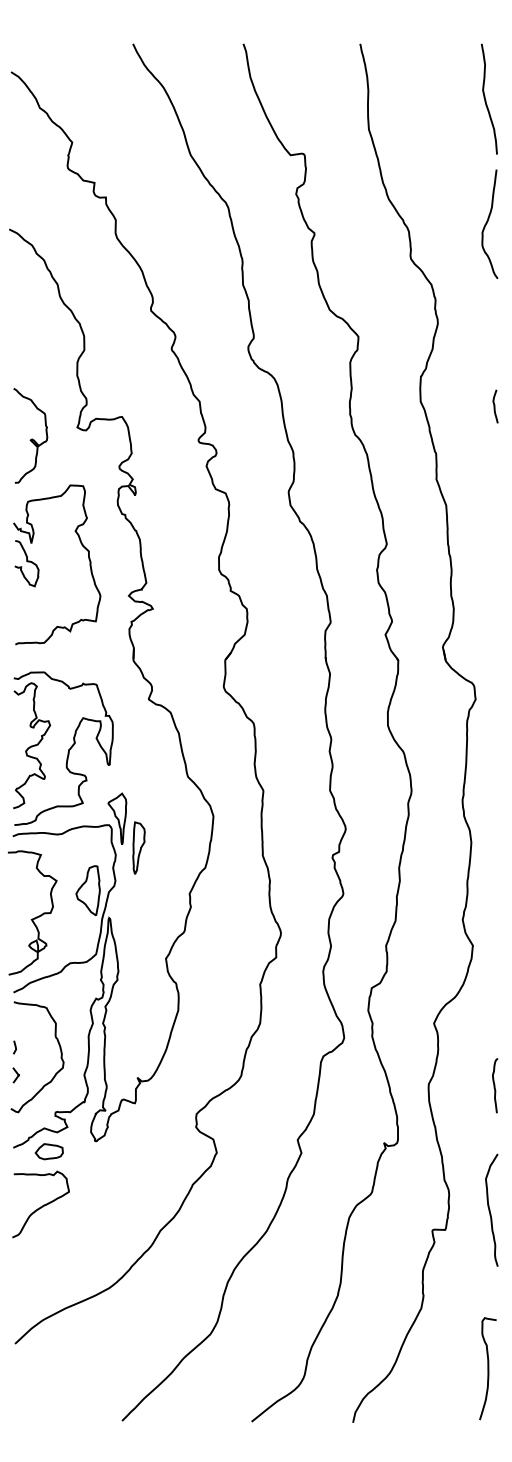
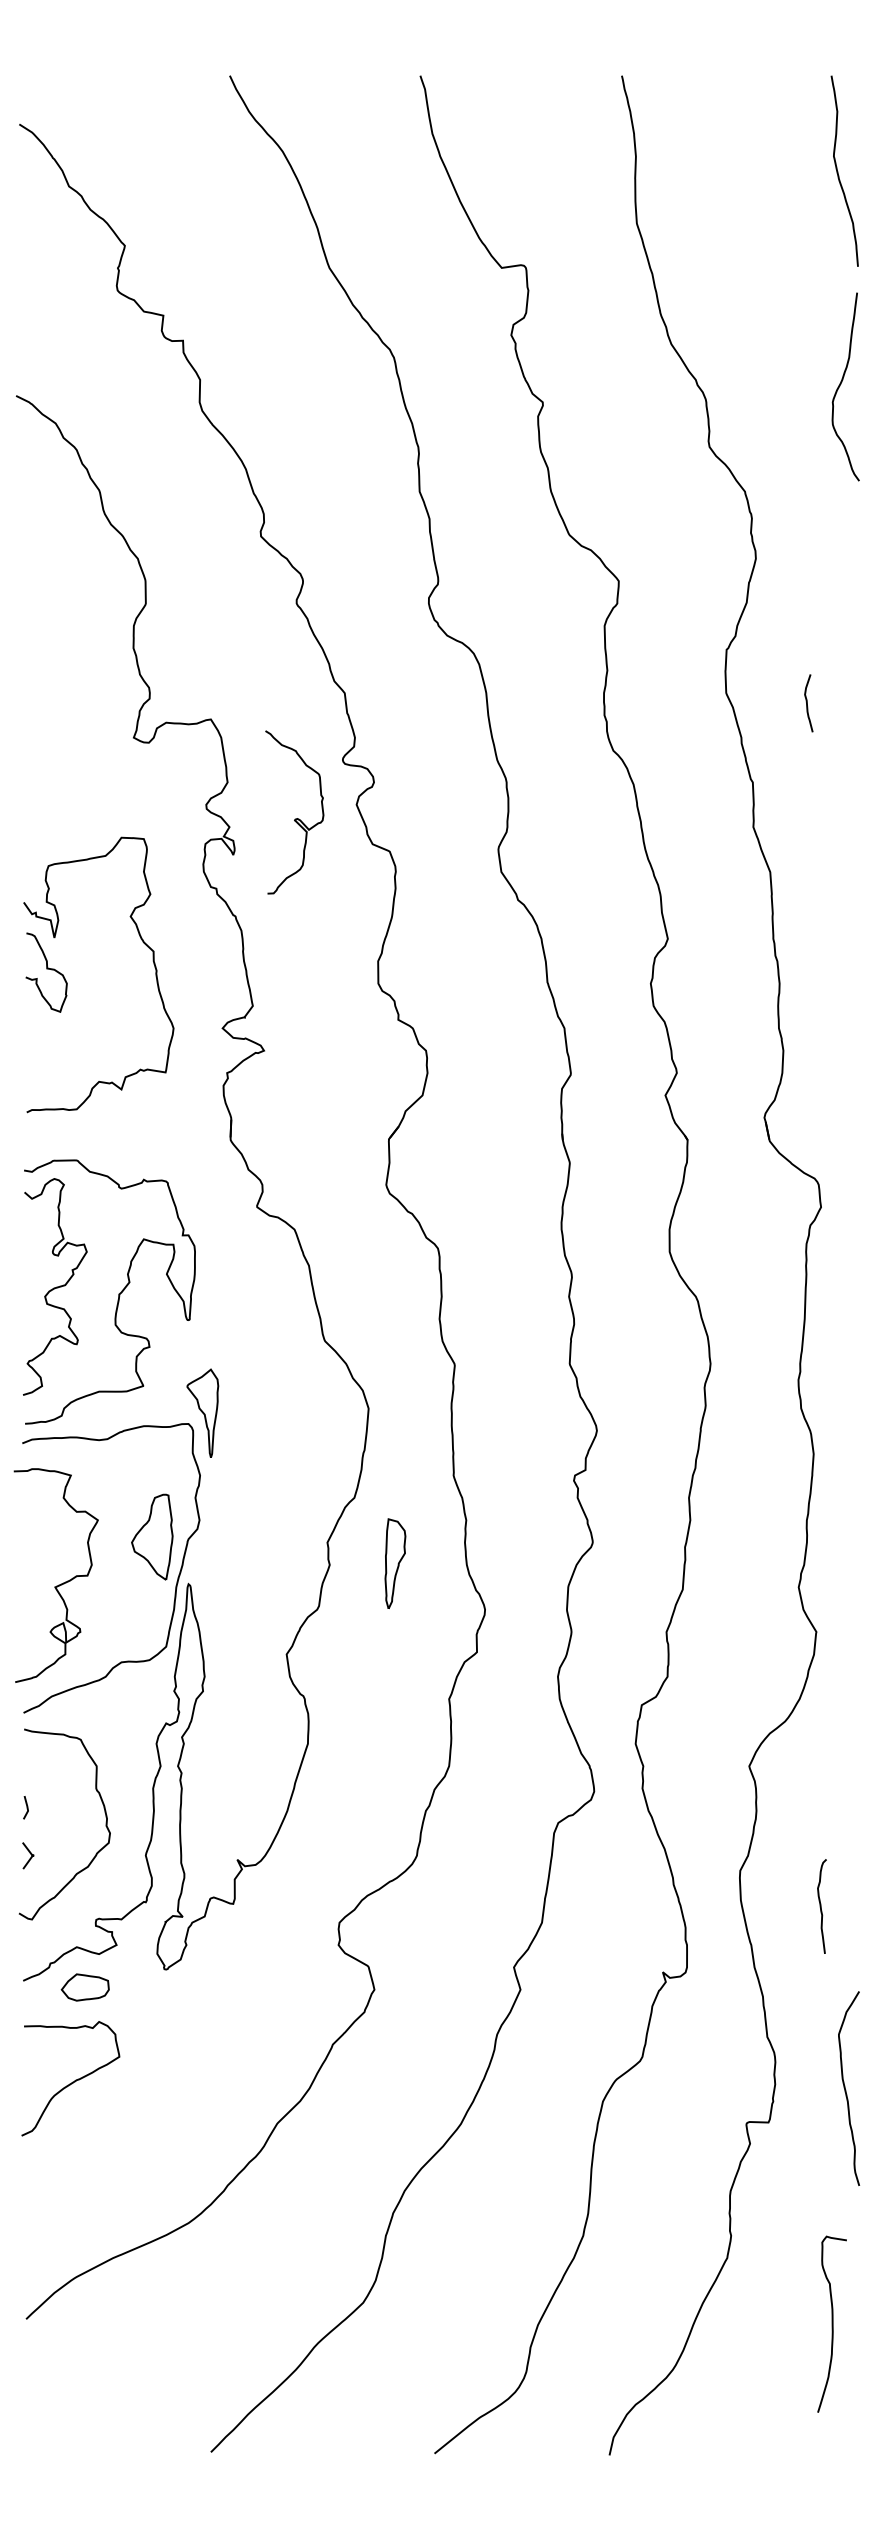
curve: (495, 406) -> (808, 703), moved
curve: (31, 438) -> (296, 817), moved
part: (138, 847) -> (394, 1562), moved
curve: (495, 1085) -> (822, 1906), moved
curve: (487, 1368) -> (831, 2323), moved

